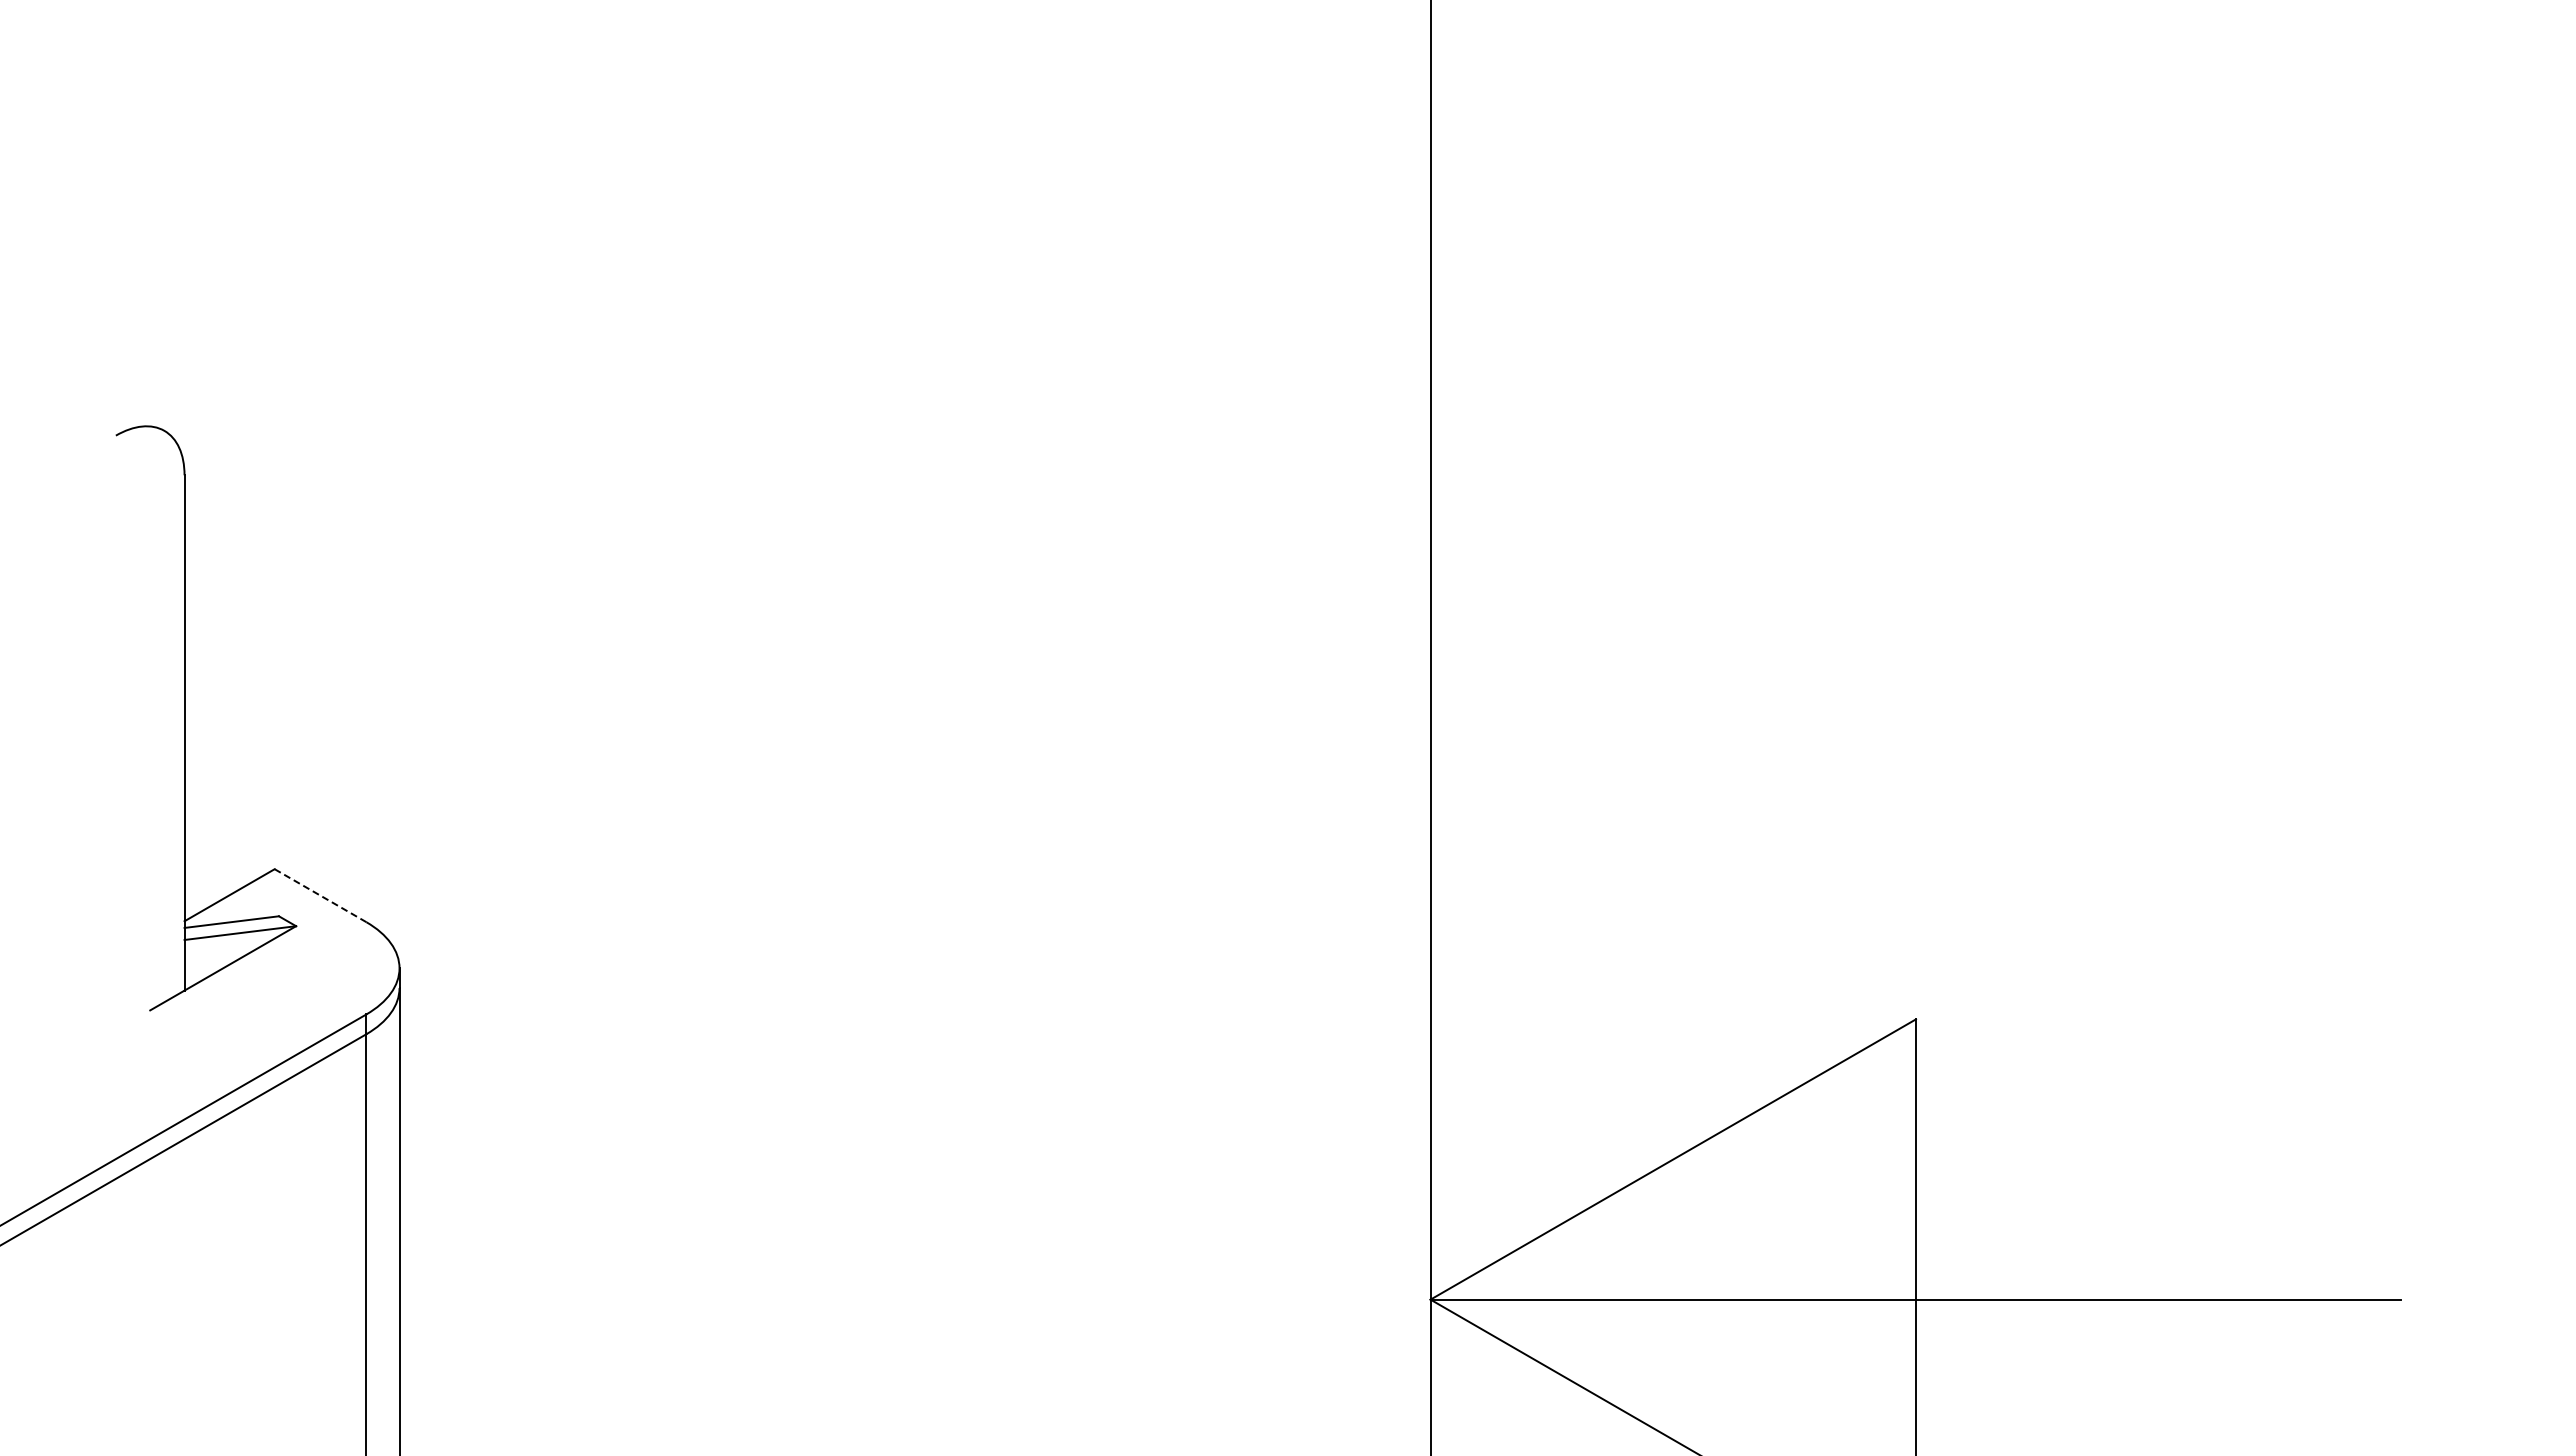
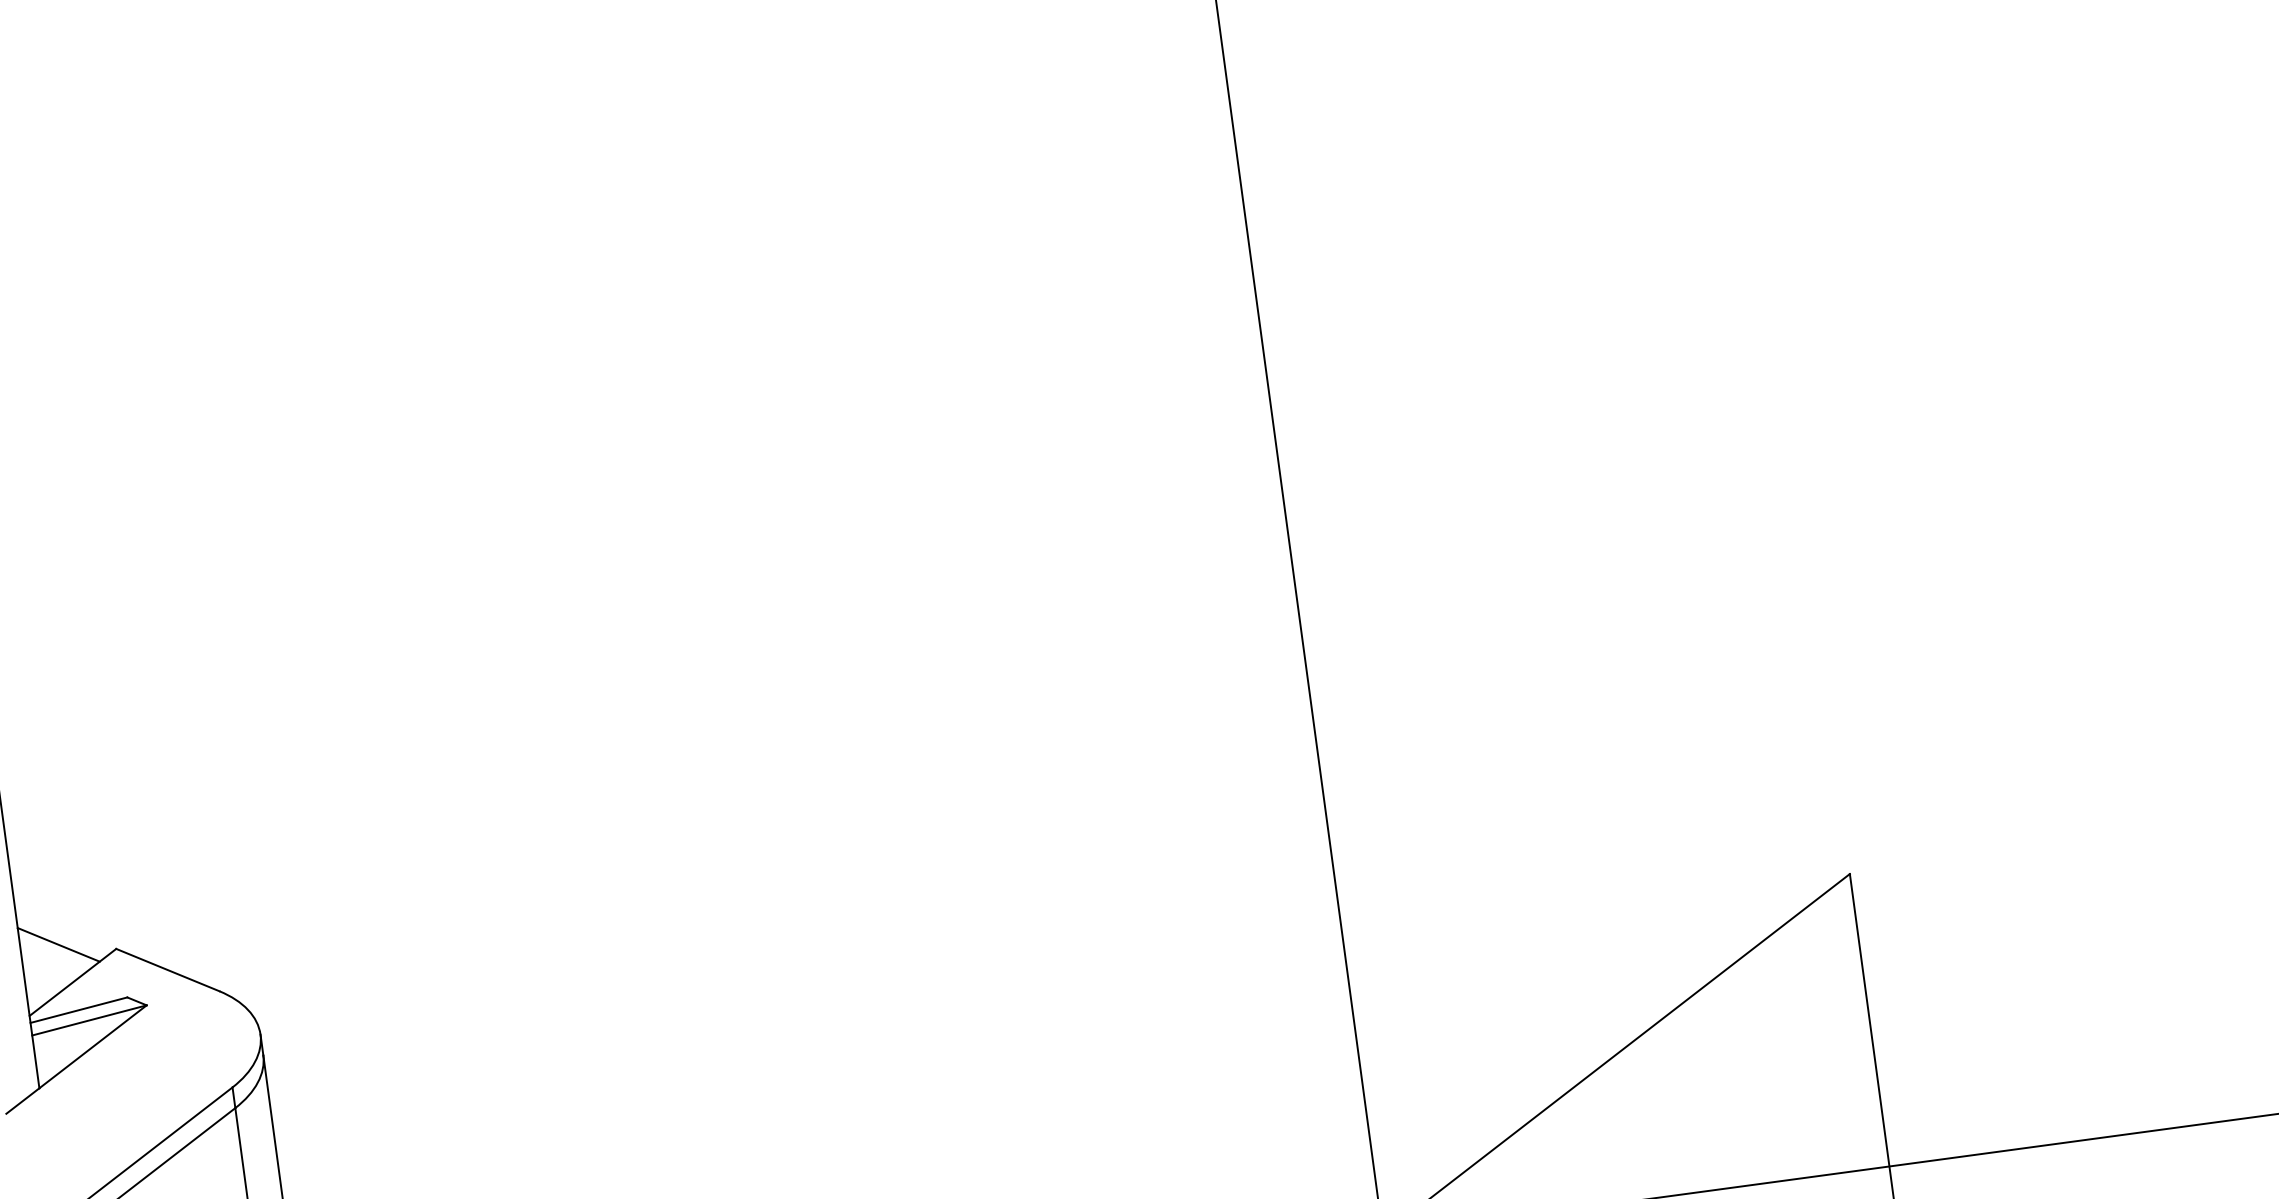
line: (220, 858) -> (58, 945), added
line: (320, 895) -> (167, 969), dashed -> solid

